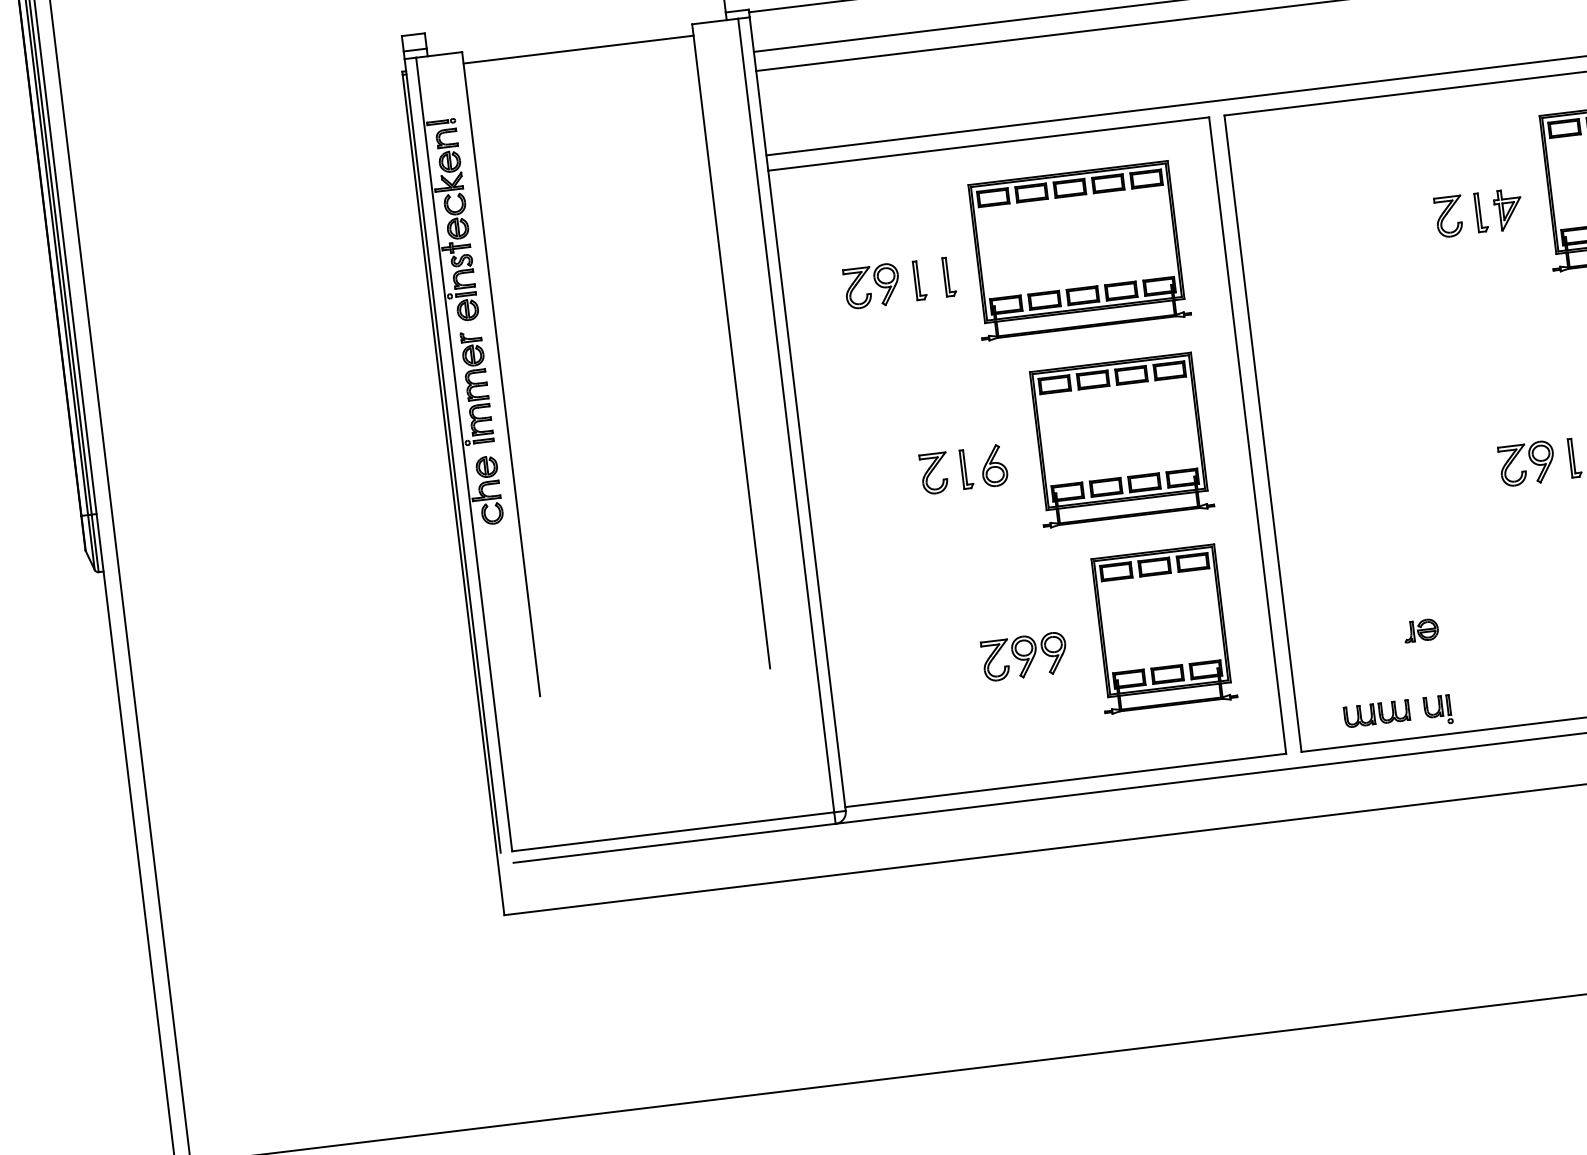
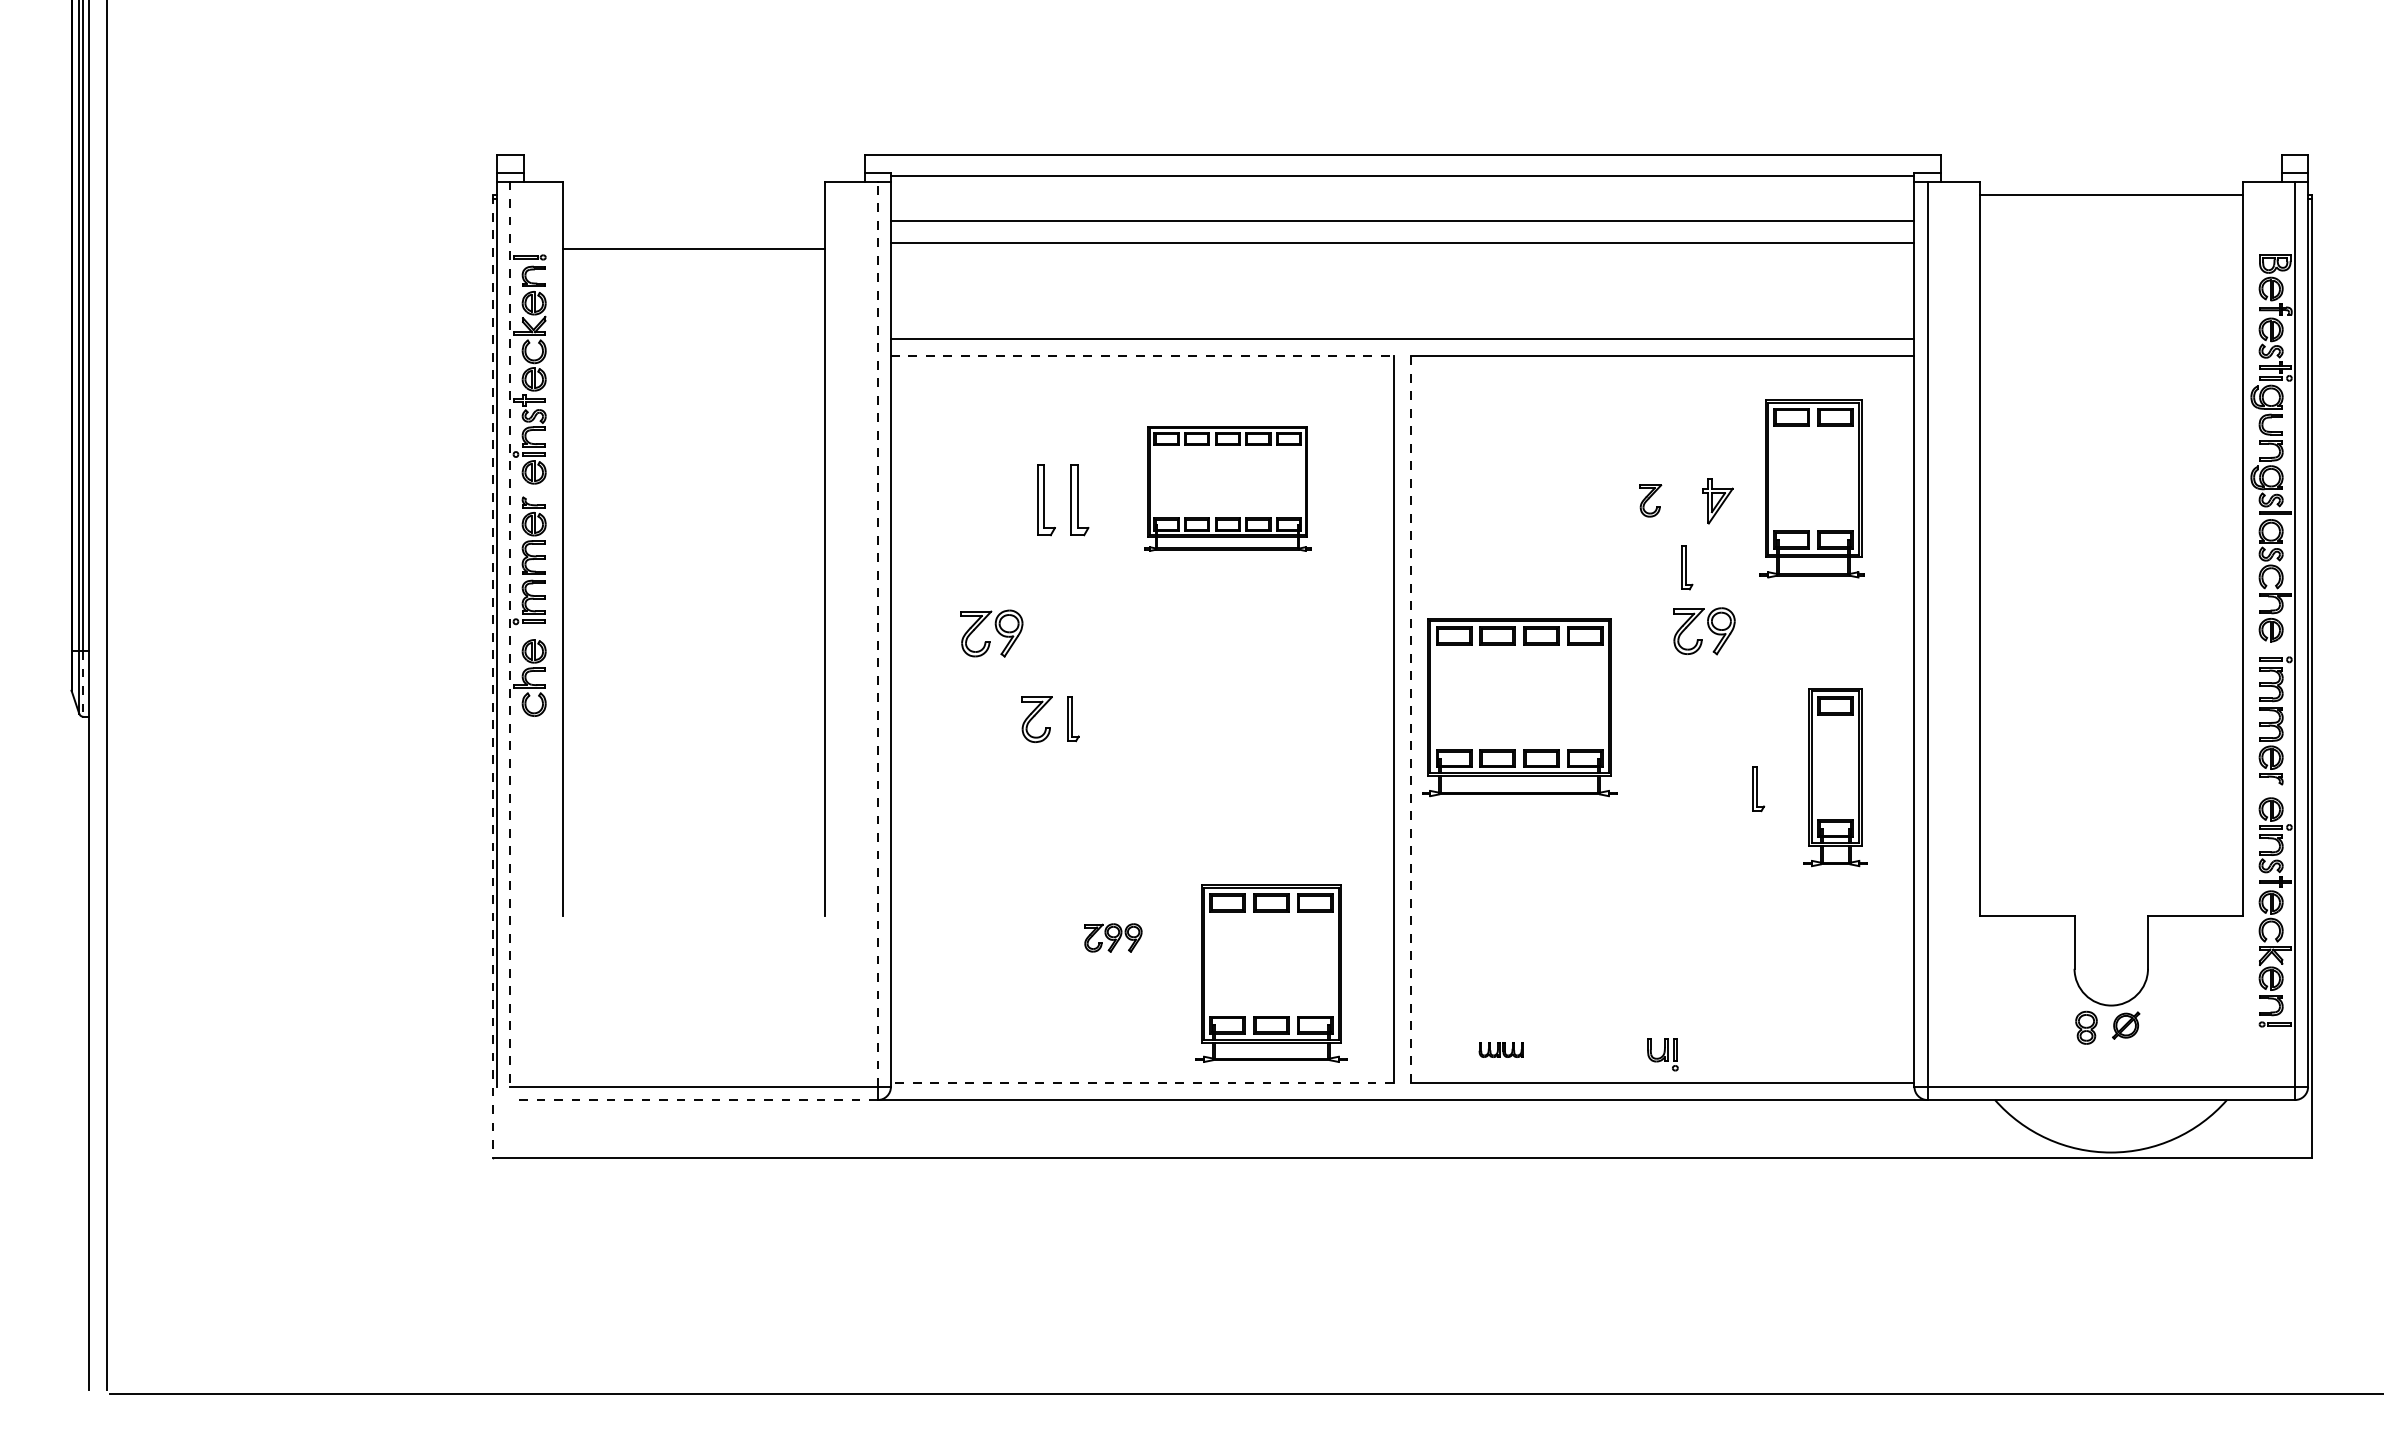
line: (578, 49) -> (693, 248), moved
line: (988, 144) -> (1142, 356), solid -> dashed
part: (1481, 212) -> (1687, 567), moved
part: (1449, 216) -> (1650, 500), size x0.7
part: (1077, 250) -> (1227, 488), size x0.7
part: (949, 276) -> (1080, 500), size x1.6
part: (919, 280) -> (1046, 500), size x1.6
part: (871, 286) -> (991, 633), moved
line: (785, 415) -> (877, 634), solid -> dashed
line: (1263, 434) -> (1411, 720), solid -> dashed
part: (1119, 440) -> (1519, 707), moved
line: (464, 454) -> (510, 634), solid -> dashed
part: (1527, 463) -> (1704, 631), moved
part: (993, 465) -> (1104, 718), removed
line: (453, 494) -> (492, 677), solid -> dashed
line: (95, 542) -> (83, 683), solid -> dashed
part: (1162, 629) -> (1271, 973), moved
part: (1421, 630) -> (1562, 962), removed
part: (1024, 656) -> (1113, 937), size x0.6
part: (1437, 710) -> (1662, 1054), moved
part: (1377, 714) -> (1501, 1050), size x0.6
line: (1065, 780) -> (1142, 1082), solid -> dashed
line: (675, 843) -> (694, 1100), solid -> dashed

